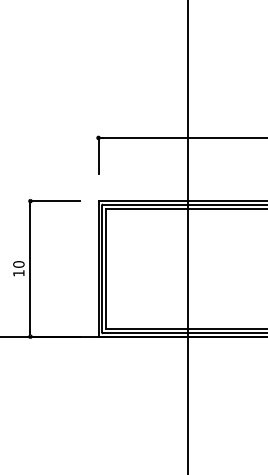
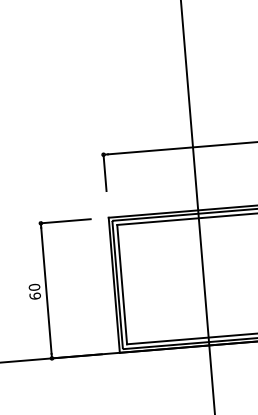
text: (18, 272) -> (34, 295), 10 -> 60

